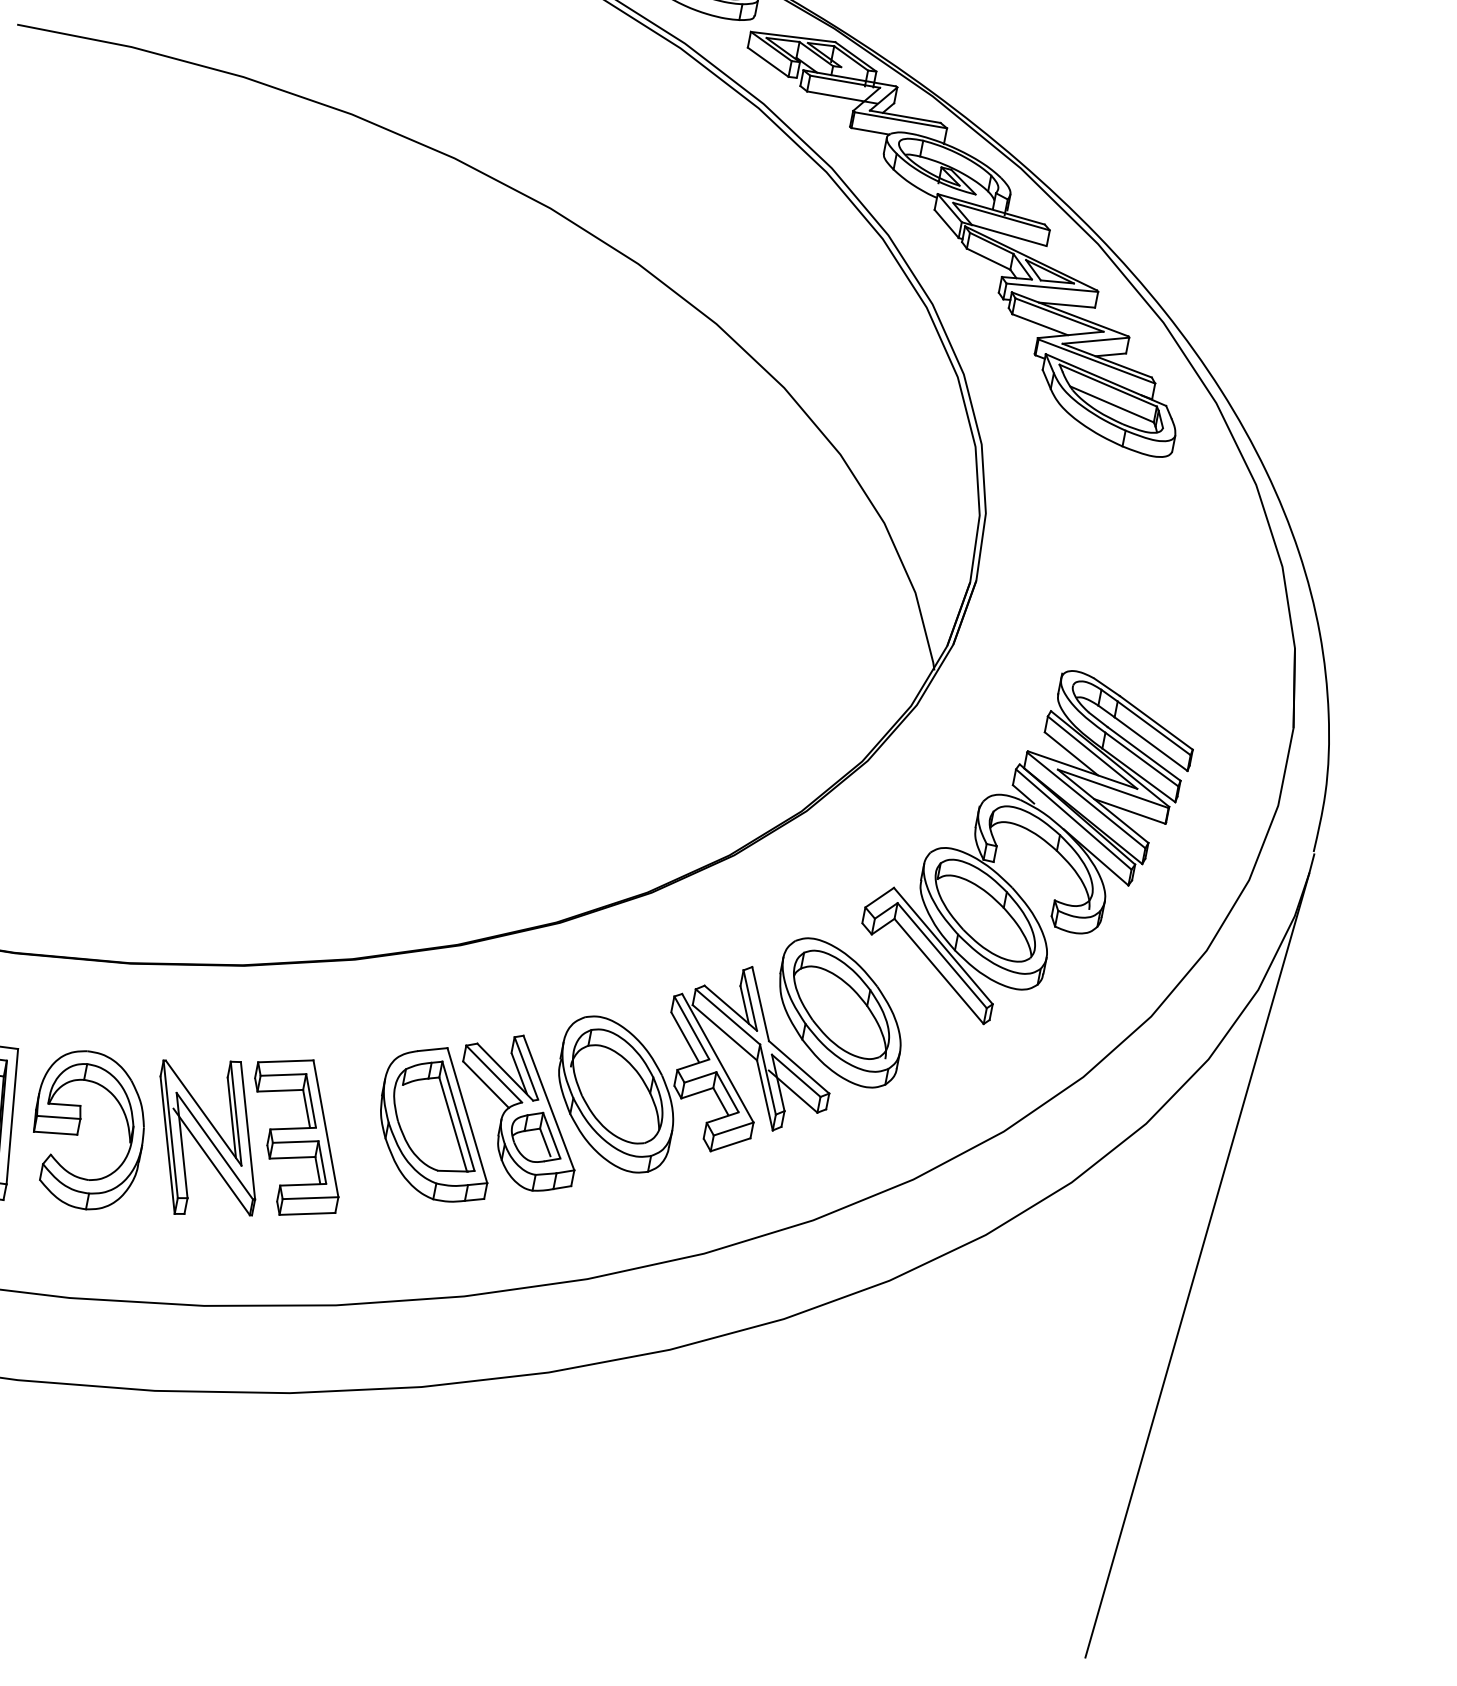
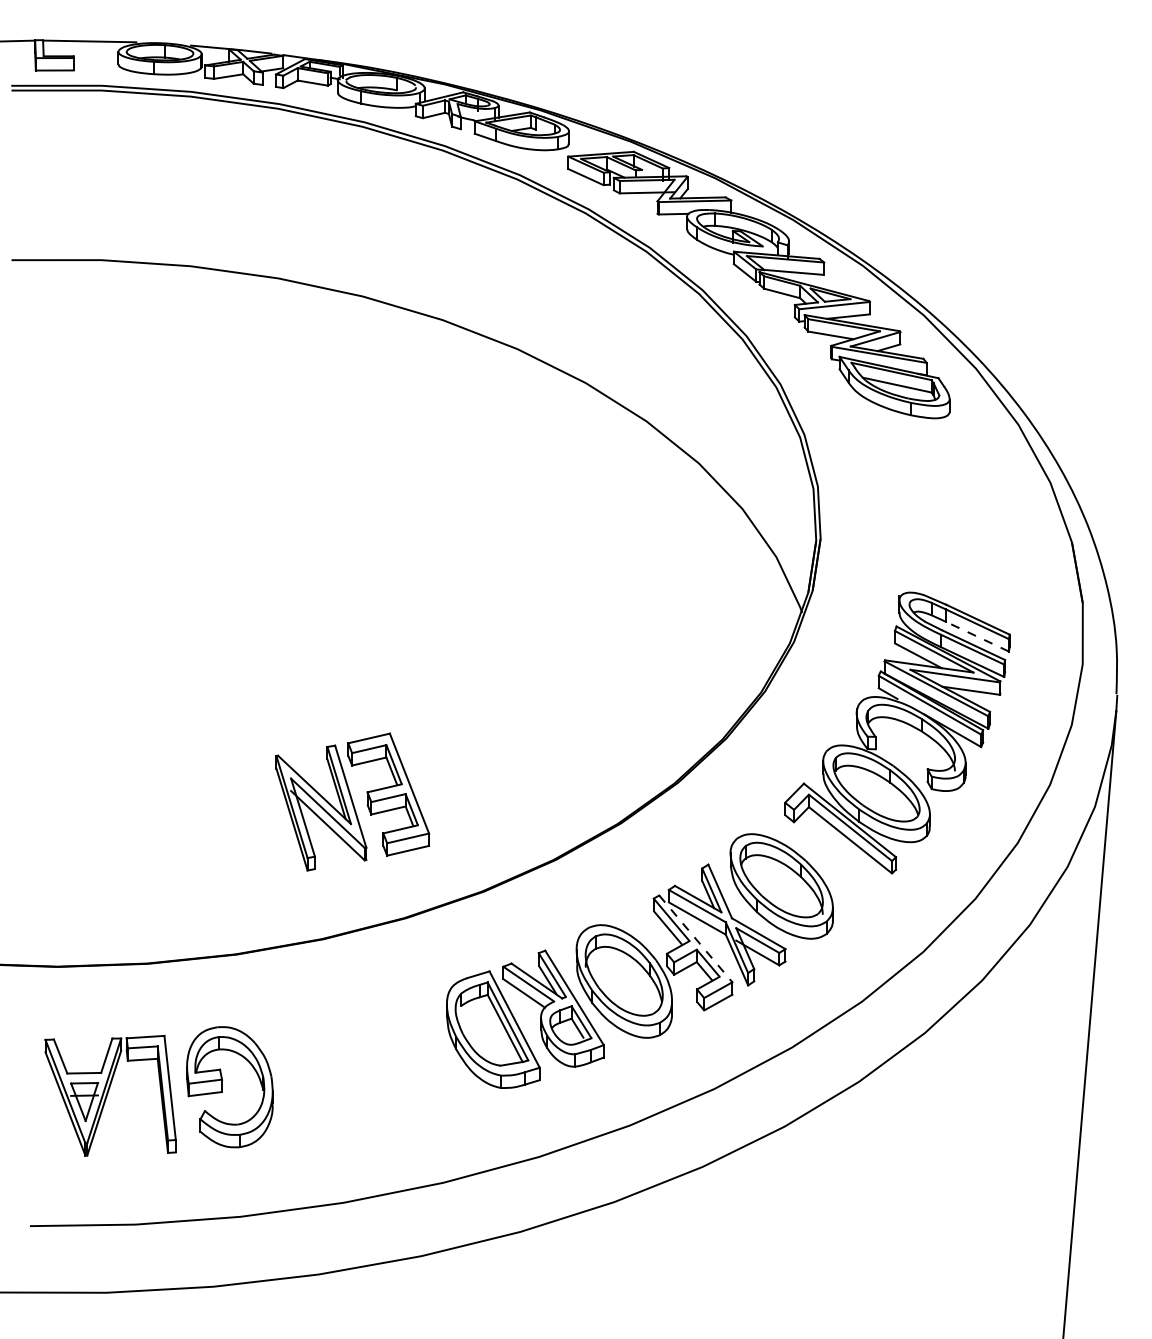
line: (1151, 744) -> (977, 636), solid -> dashed
line: (717, 1057) -> (695, 938), solid -> dashed
part: (249, 1137) -> (352, 801), moved

